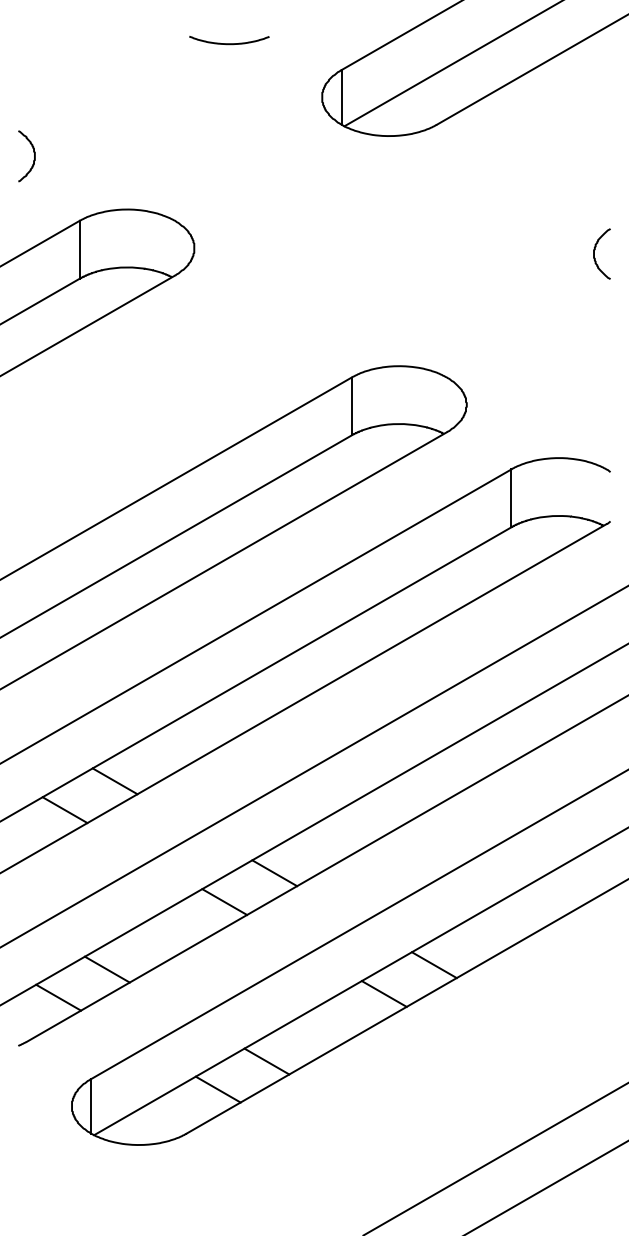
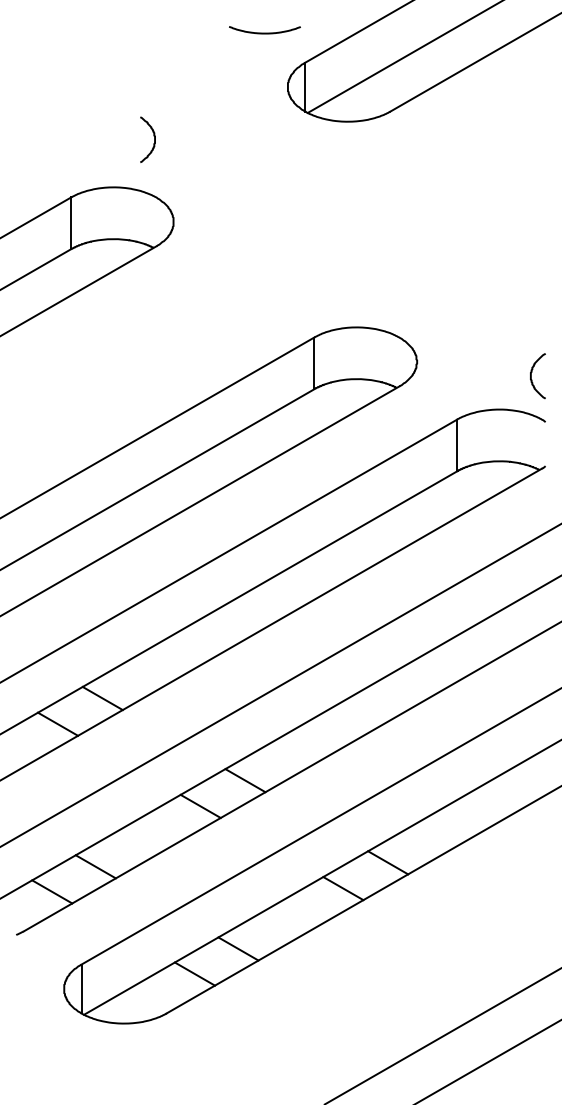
curve: (228, 42) -> (264, 32), moved
curve: (33, 152) -> (153, 136), moved
curve: (595, 257) -> (532, 379), moved

